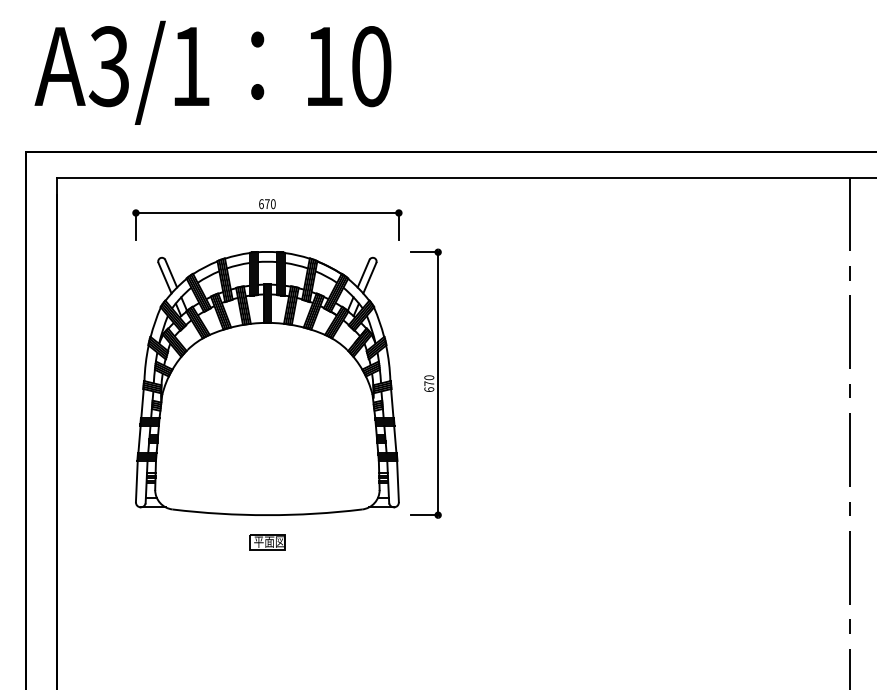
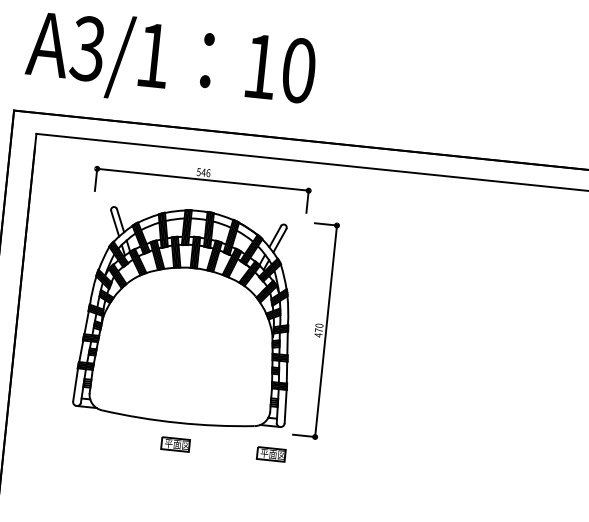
text: (267, 204) -> (203, 172), 670 -> 546
text: (429, 389) -> (318, 335), 670 -> 470
part: (386, 542) -> (271, 454), added

